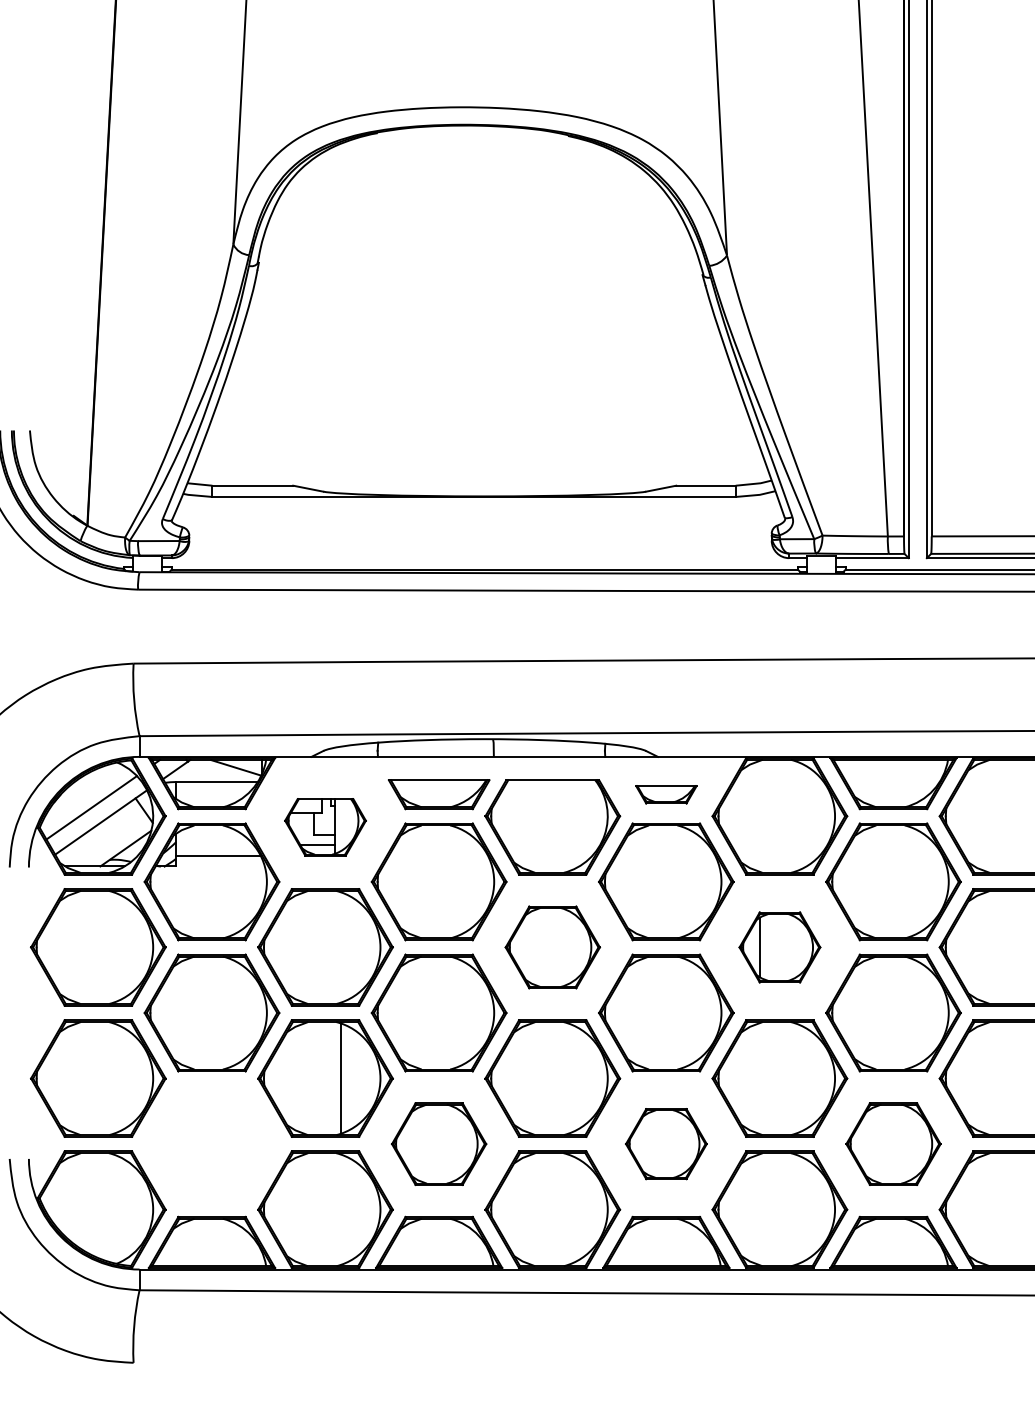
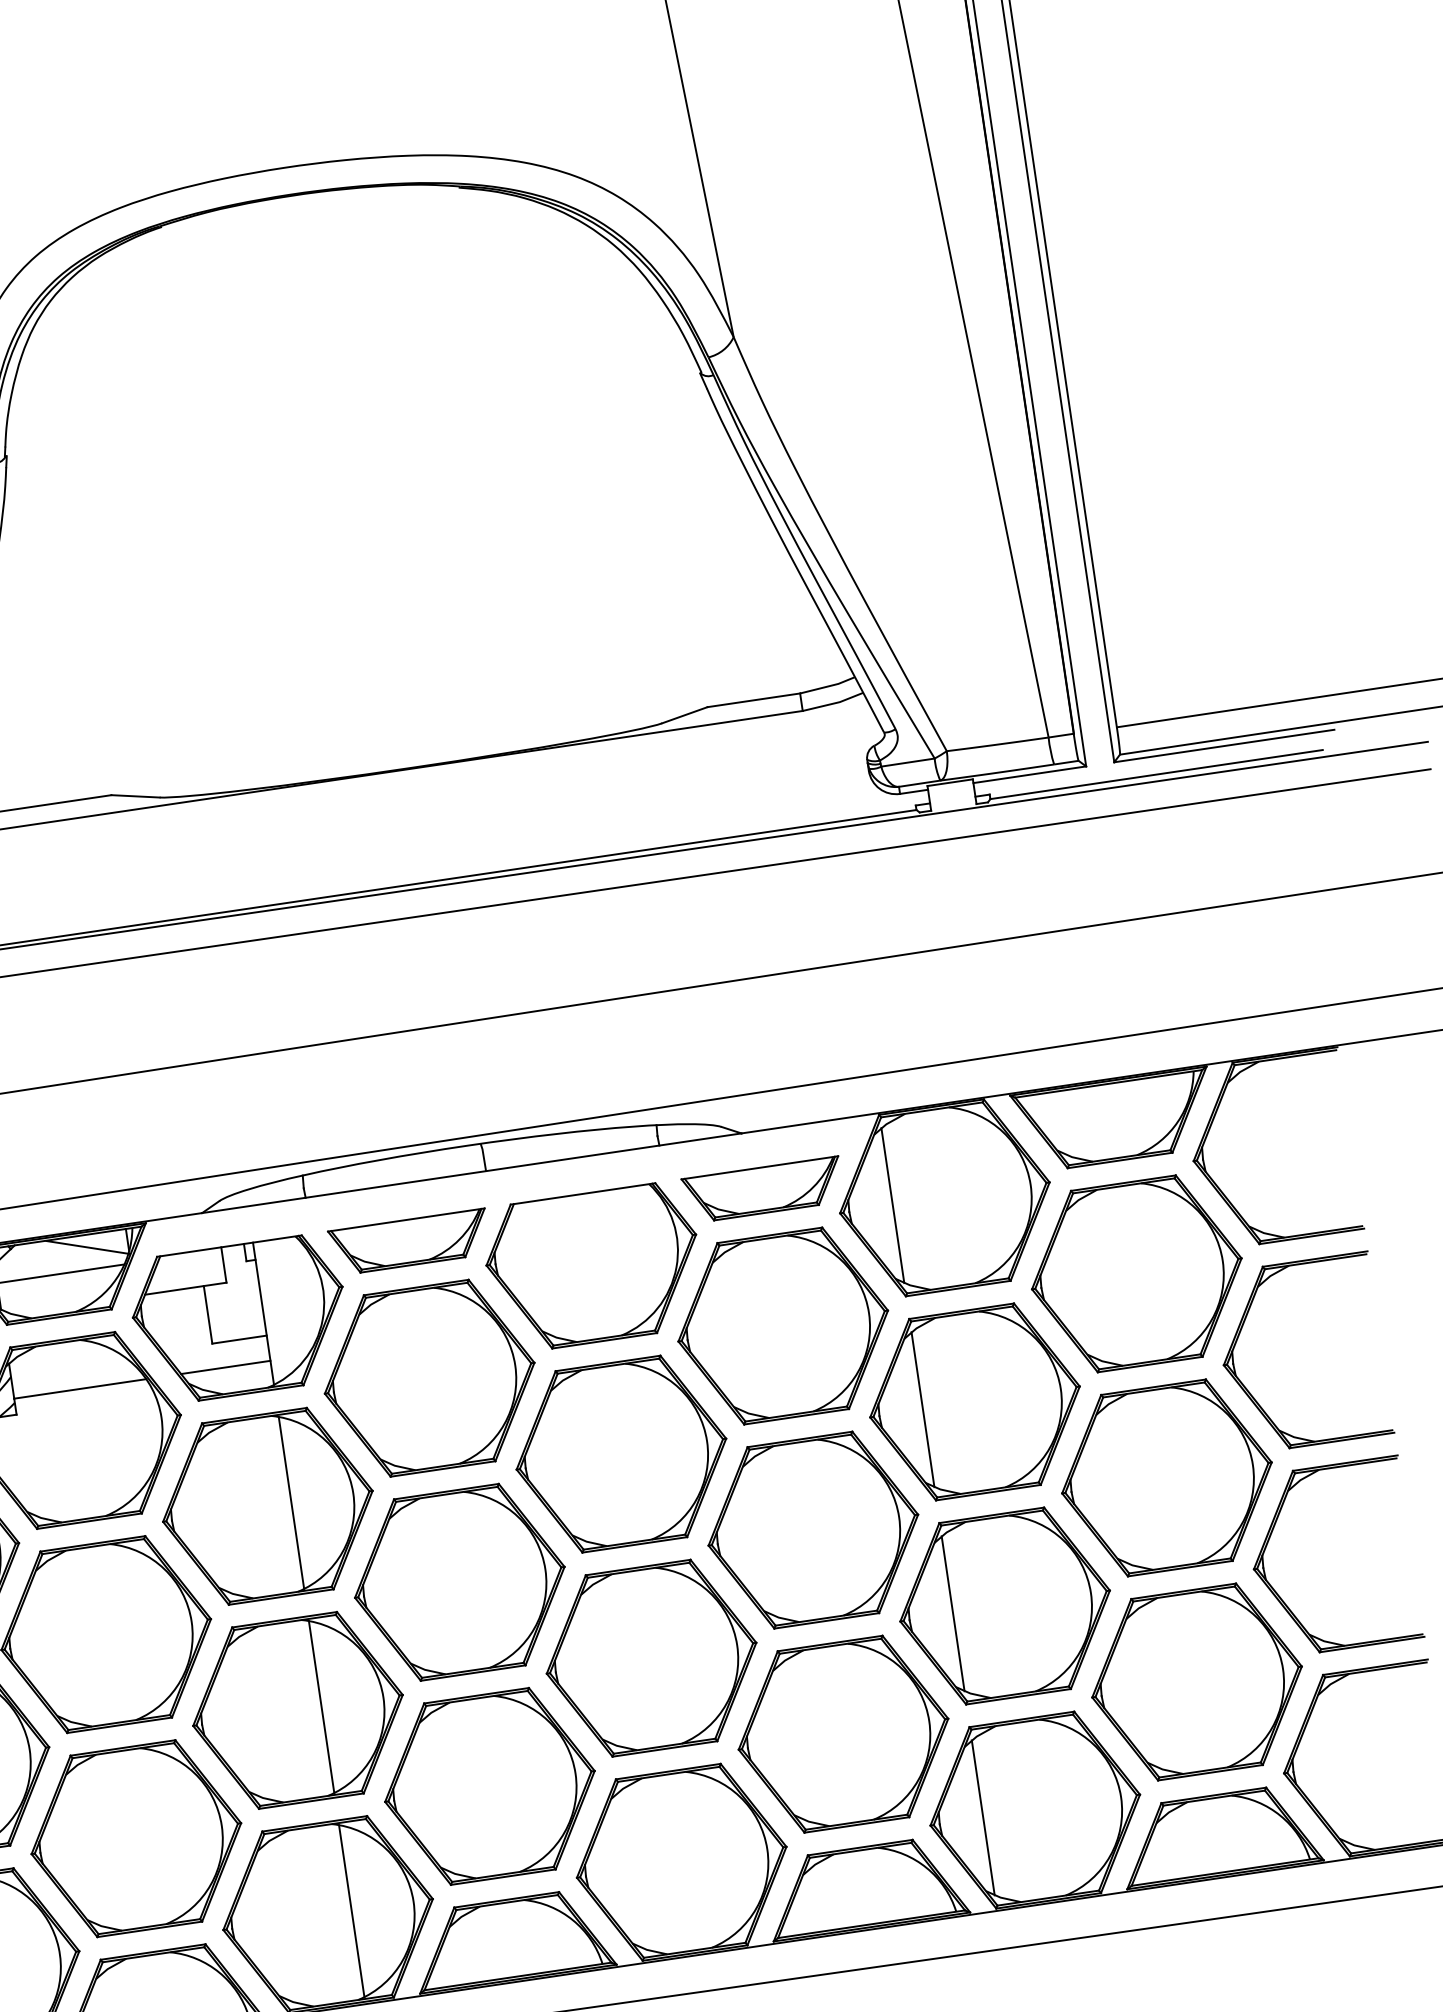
part: (666, 794) -> (763, 1189), size x1.67
line: (746, 816) -> (892, 1205), added
part: (325, 827) -> (240, 1319), size x1.67
line: (340, 947) -> (291, 1503), added
part: (552, 947) -> (621, 1454), size x1.43
part: (779, 947) -> (974, 1402), size x1.67
line: (746, 1078) -> (953, 1613), added
part: (211, 1143) -> (135, 1837), added
part: (438, 1143) -> (488, 1785), size x1.43
part: (666, 1143) -> (843, 1733), size x1.67
part: (893, 1143) -> (1196, 1680), size x1.43
line: (340, 1209) -> (351, 1910), added
line: (746, 1209) -> (983, 1817), added

